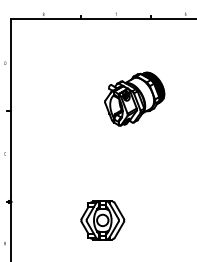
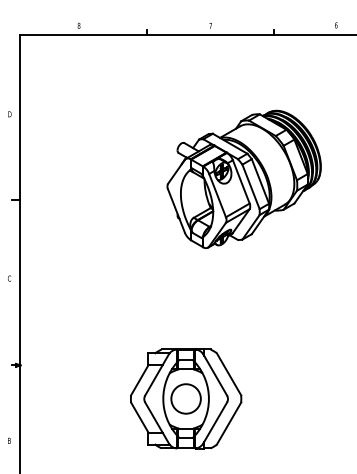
part: (134, 98) -> (243, 178), size x1.43
part: (102, 220) -> (185, 399), size x1.43

